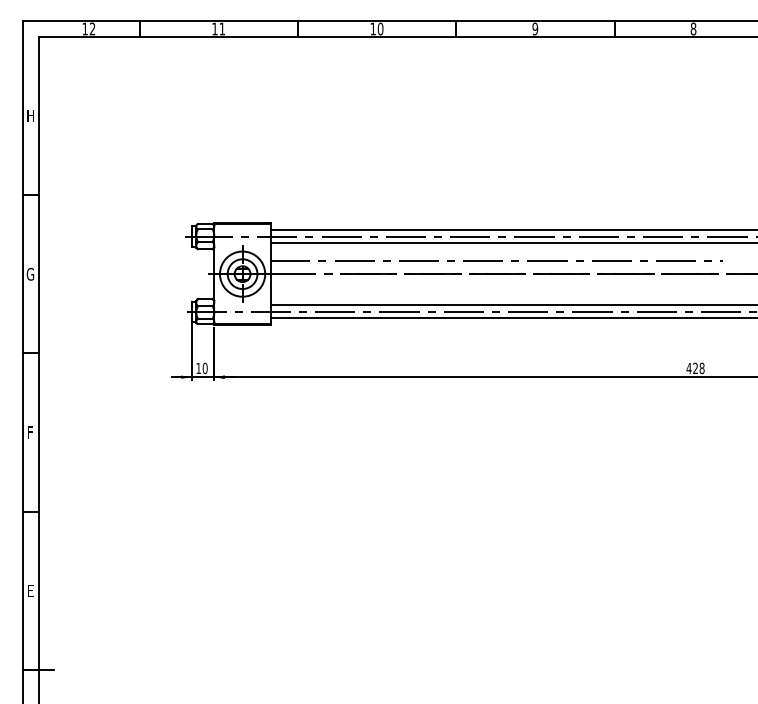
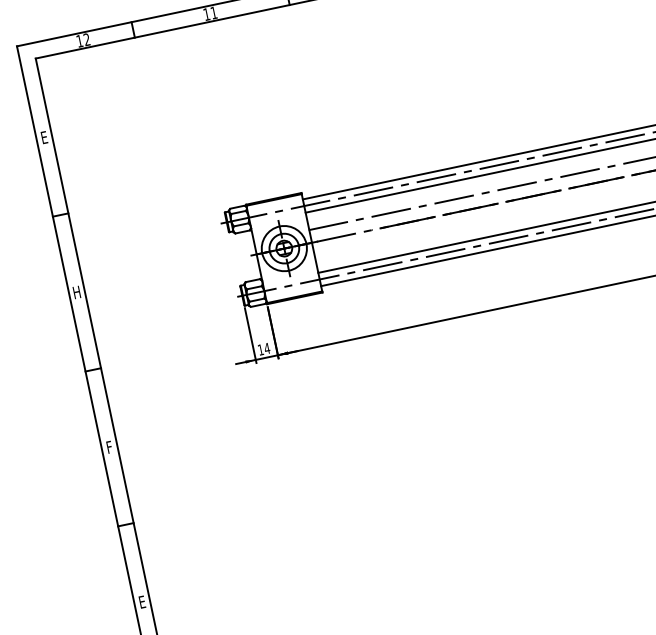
text: (30, 115) -> (44, 137), H -> E
text: (30, 273) -> (76, 291), G -> H
text: (204, 368) -> (266, 348), 10 -> 14

